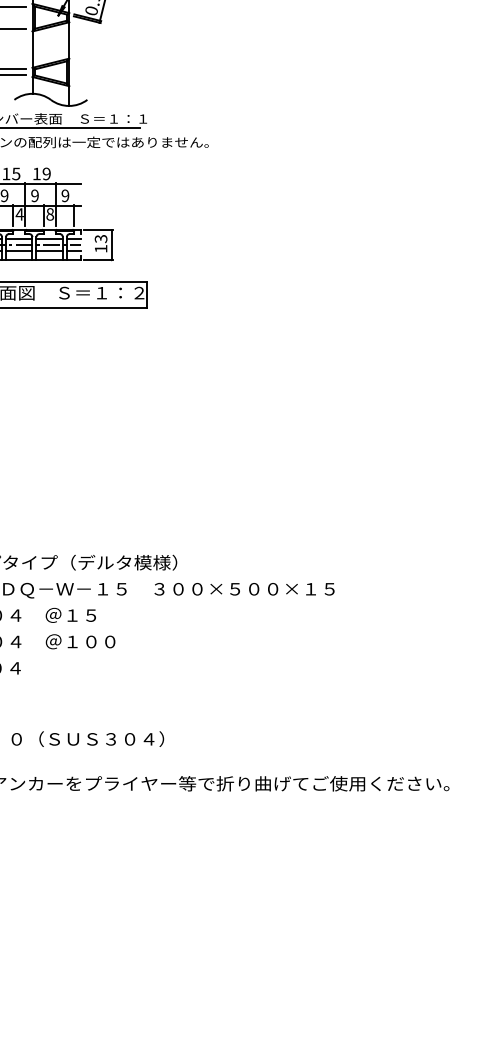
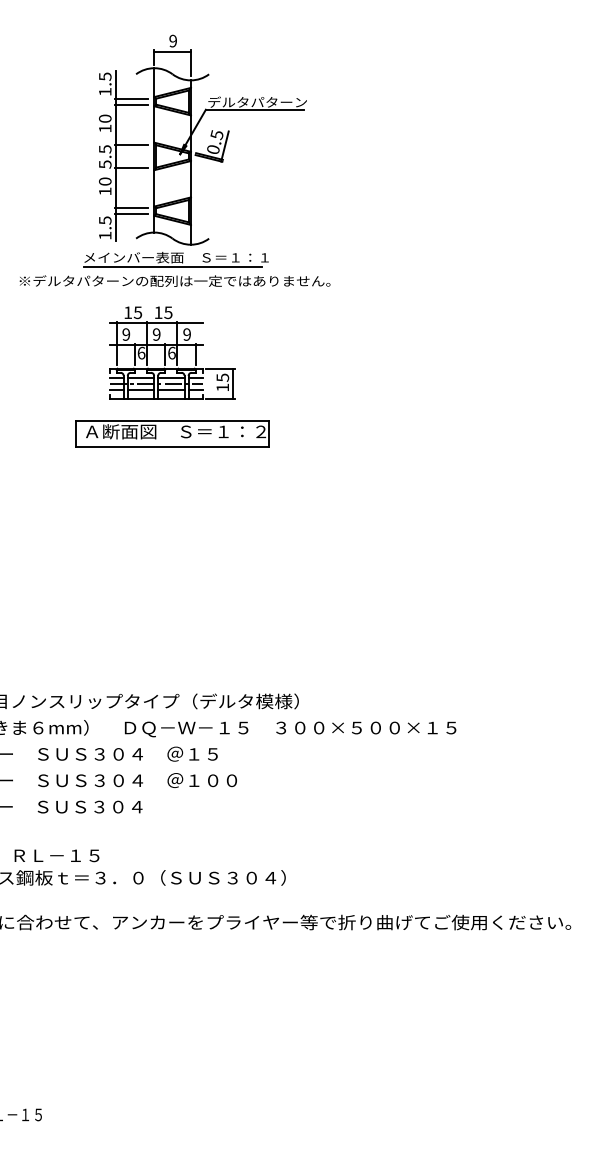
text: (46, 173) -> (168, 312), 19 -> 15
text: (19, 213) -> (141, 352), 4 -> 6
text: (49, 213) -> (171, 352), 8 -> 6
text: (100, 238) -> (222, 377), 13 -> 15

